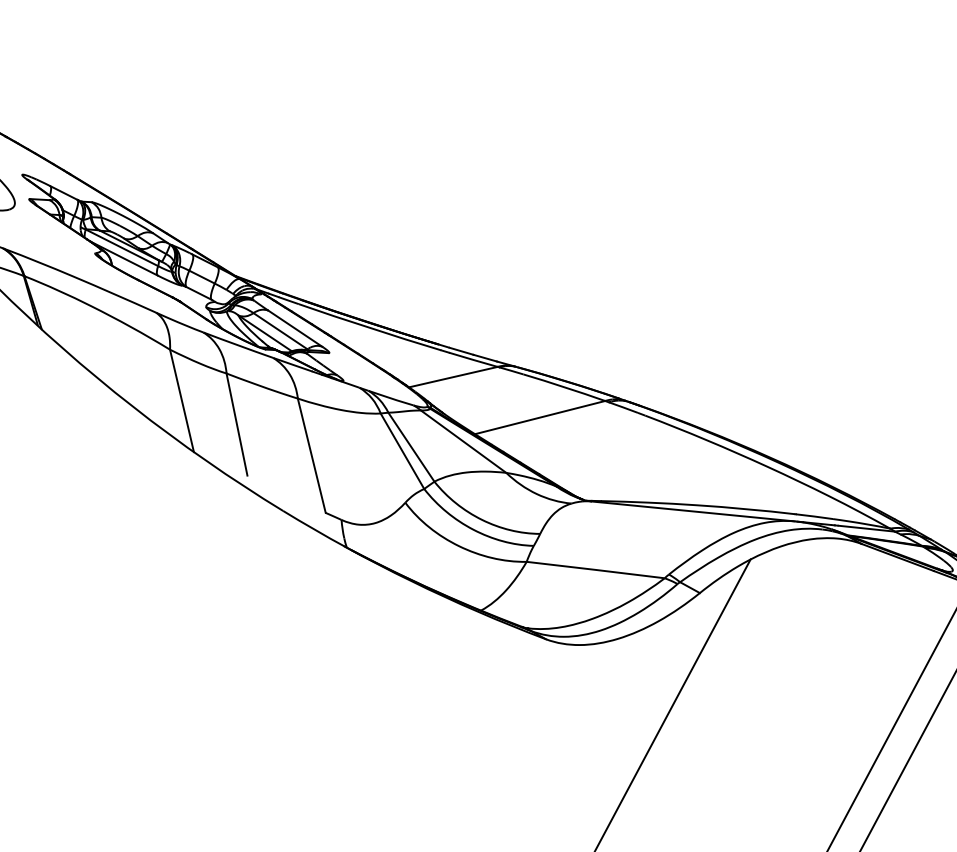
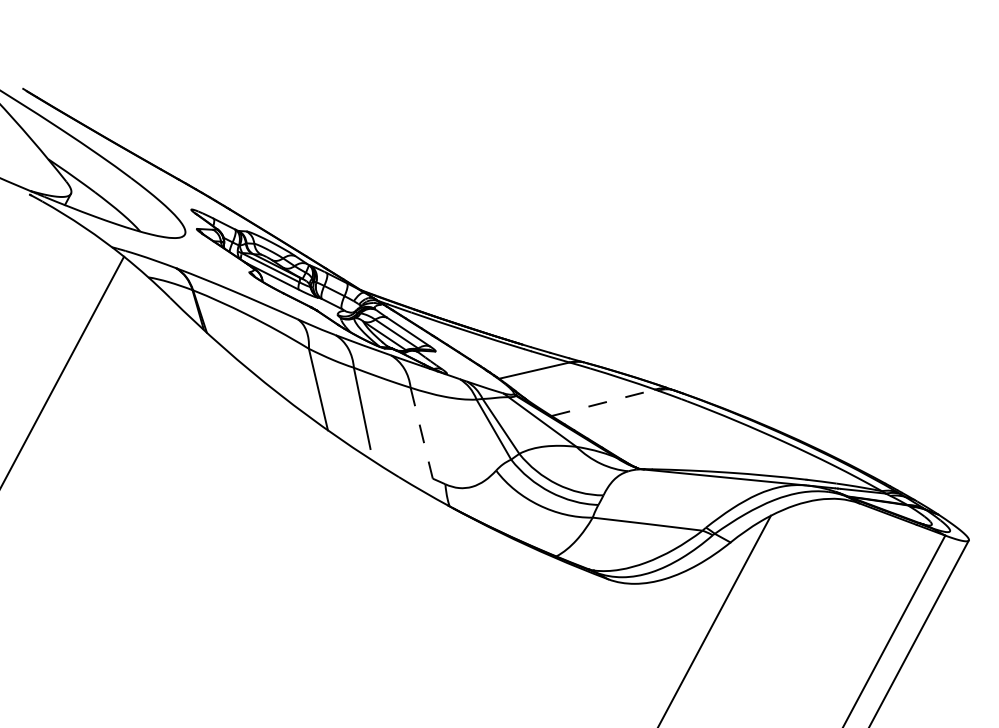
line: (540, 417) -> (603, 402), solid -> dashed
line: (311, 456) -> (421, 433), solid -> dashed

